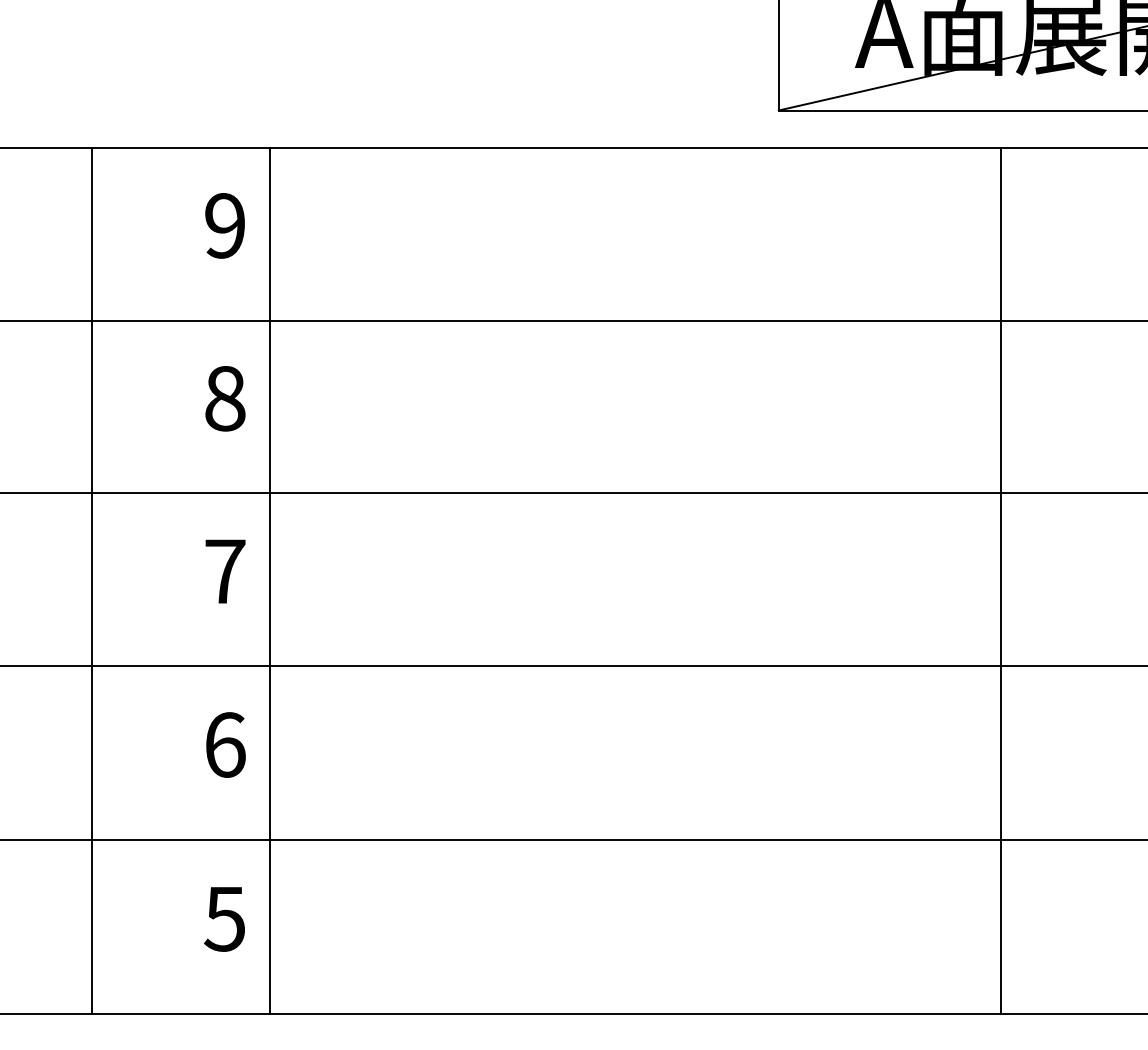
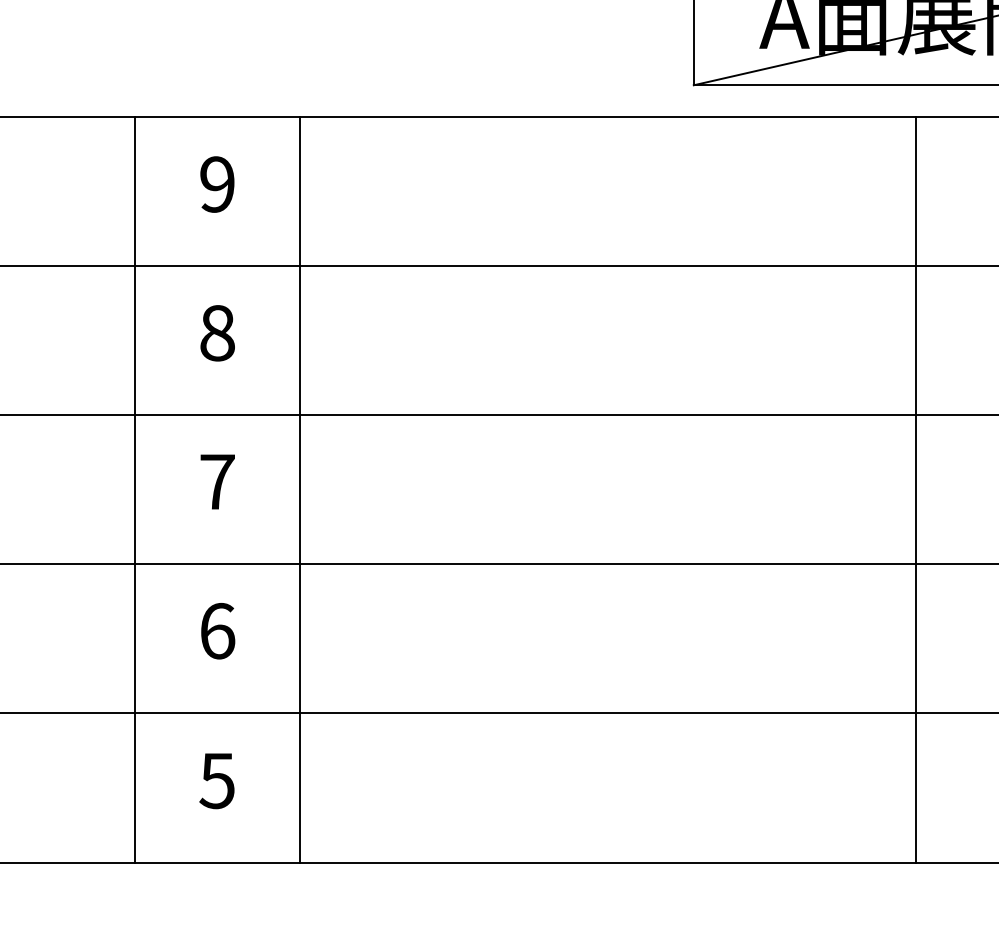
line: (92, 580) -> (135, 489), moved
line: (270, 580) -> (300, 489), moved
line: (1001, 580) -> (916, 489), moved

